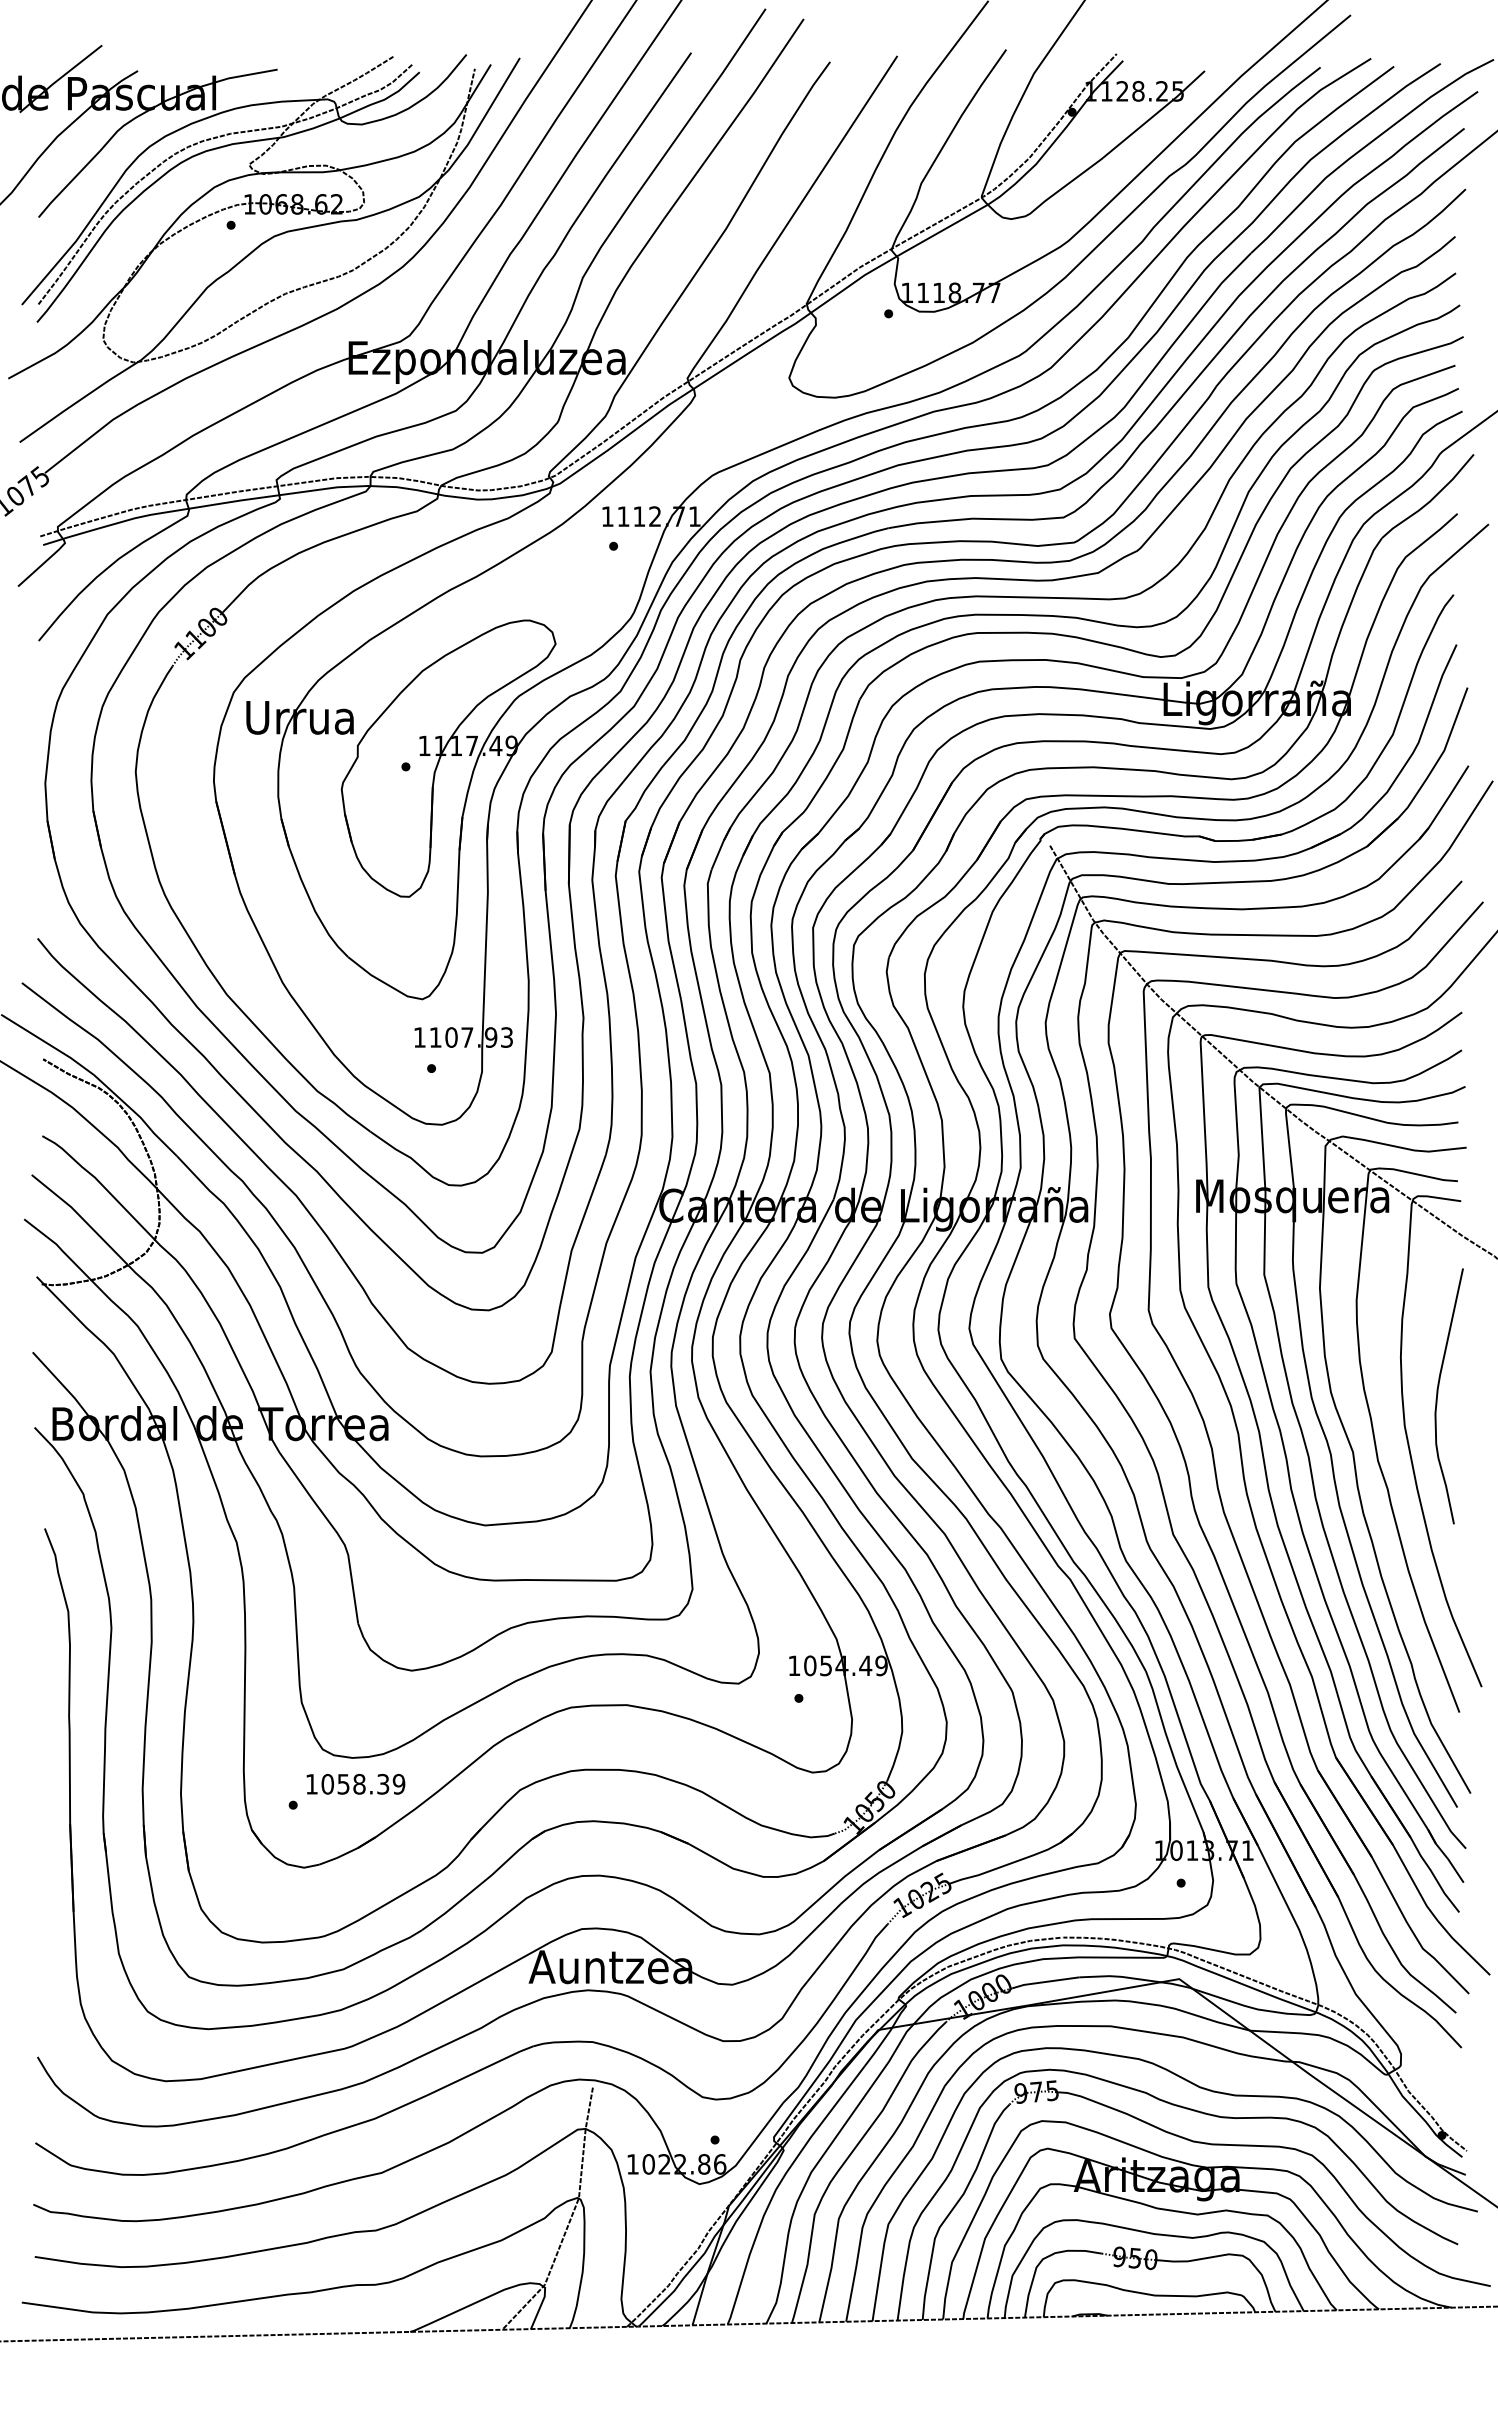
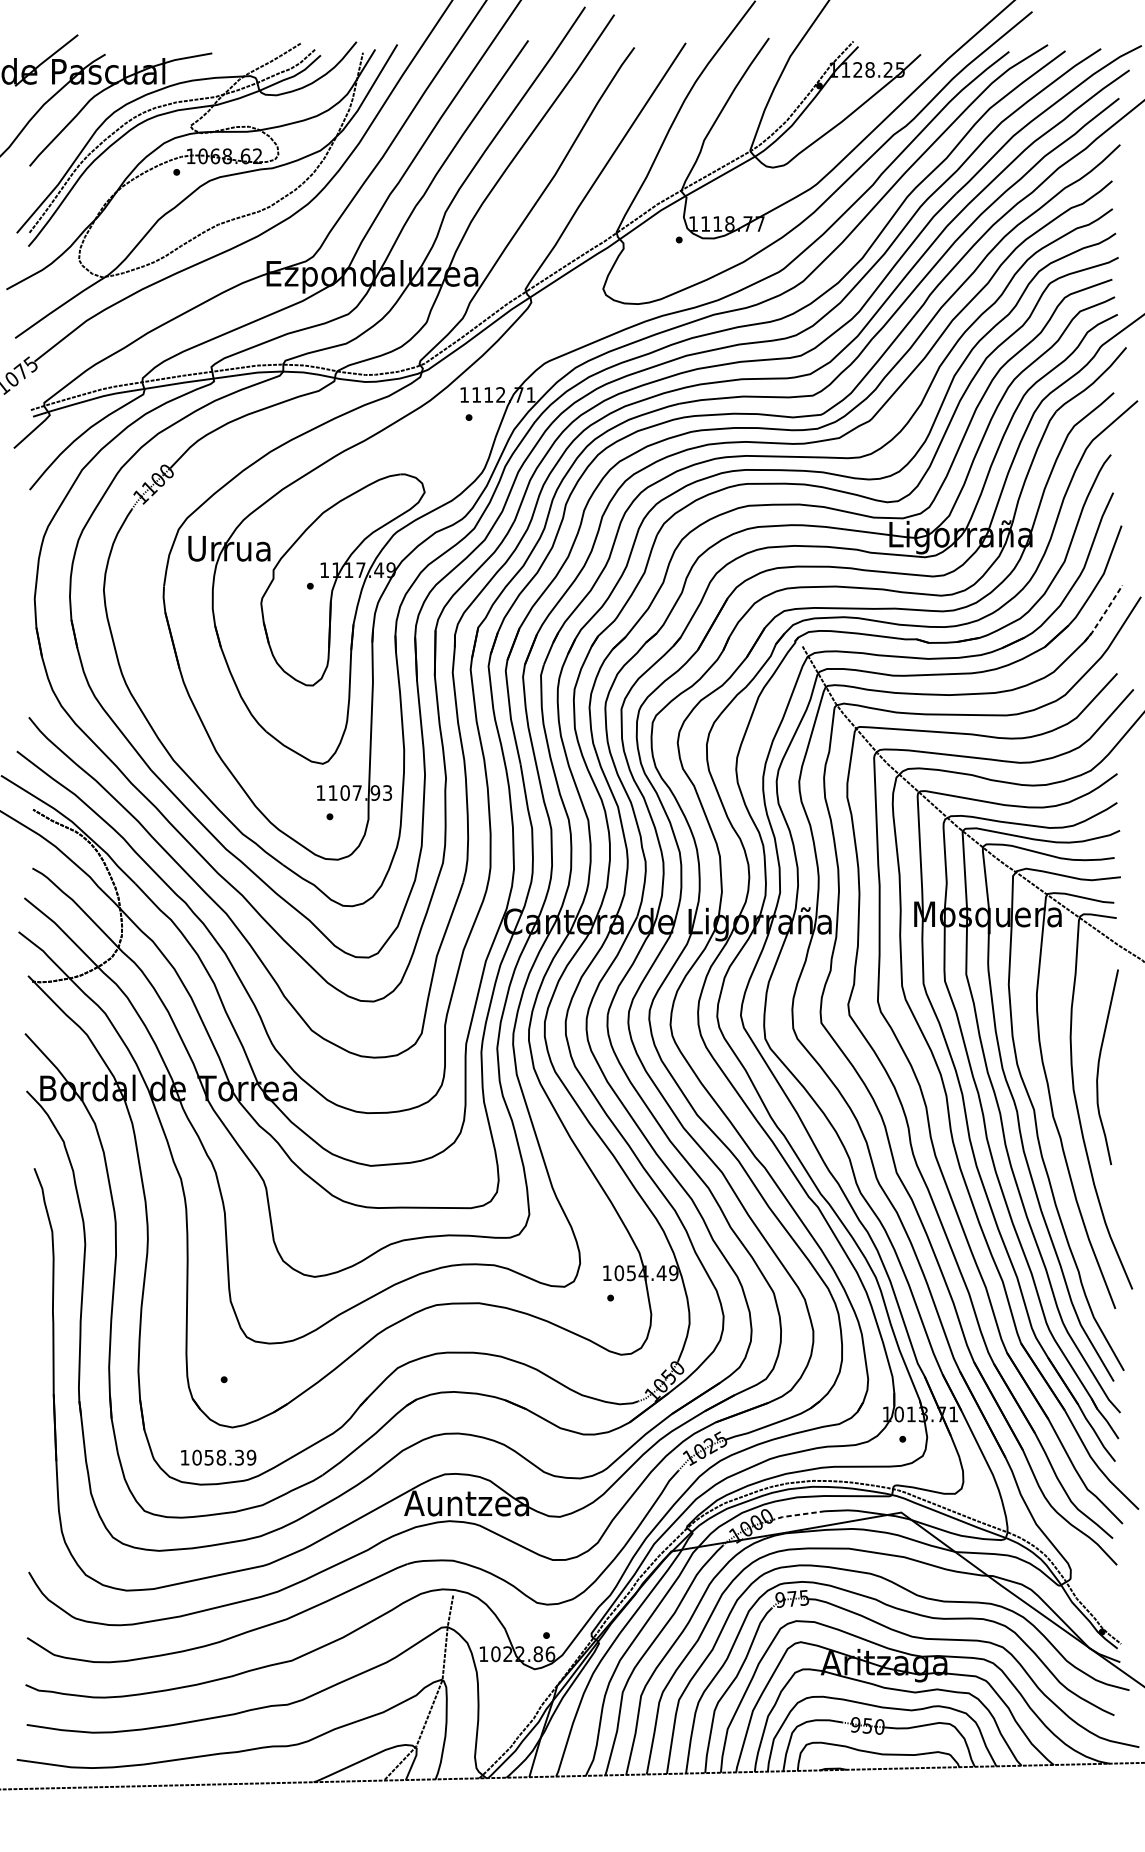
line: (1444, 803) -> (1104, 614), solid -> dashed
text: (355, 1783) -> (218, 1457), moved
line: (1044, 1982) -> (798, 1515), solid -> dashed

